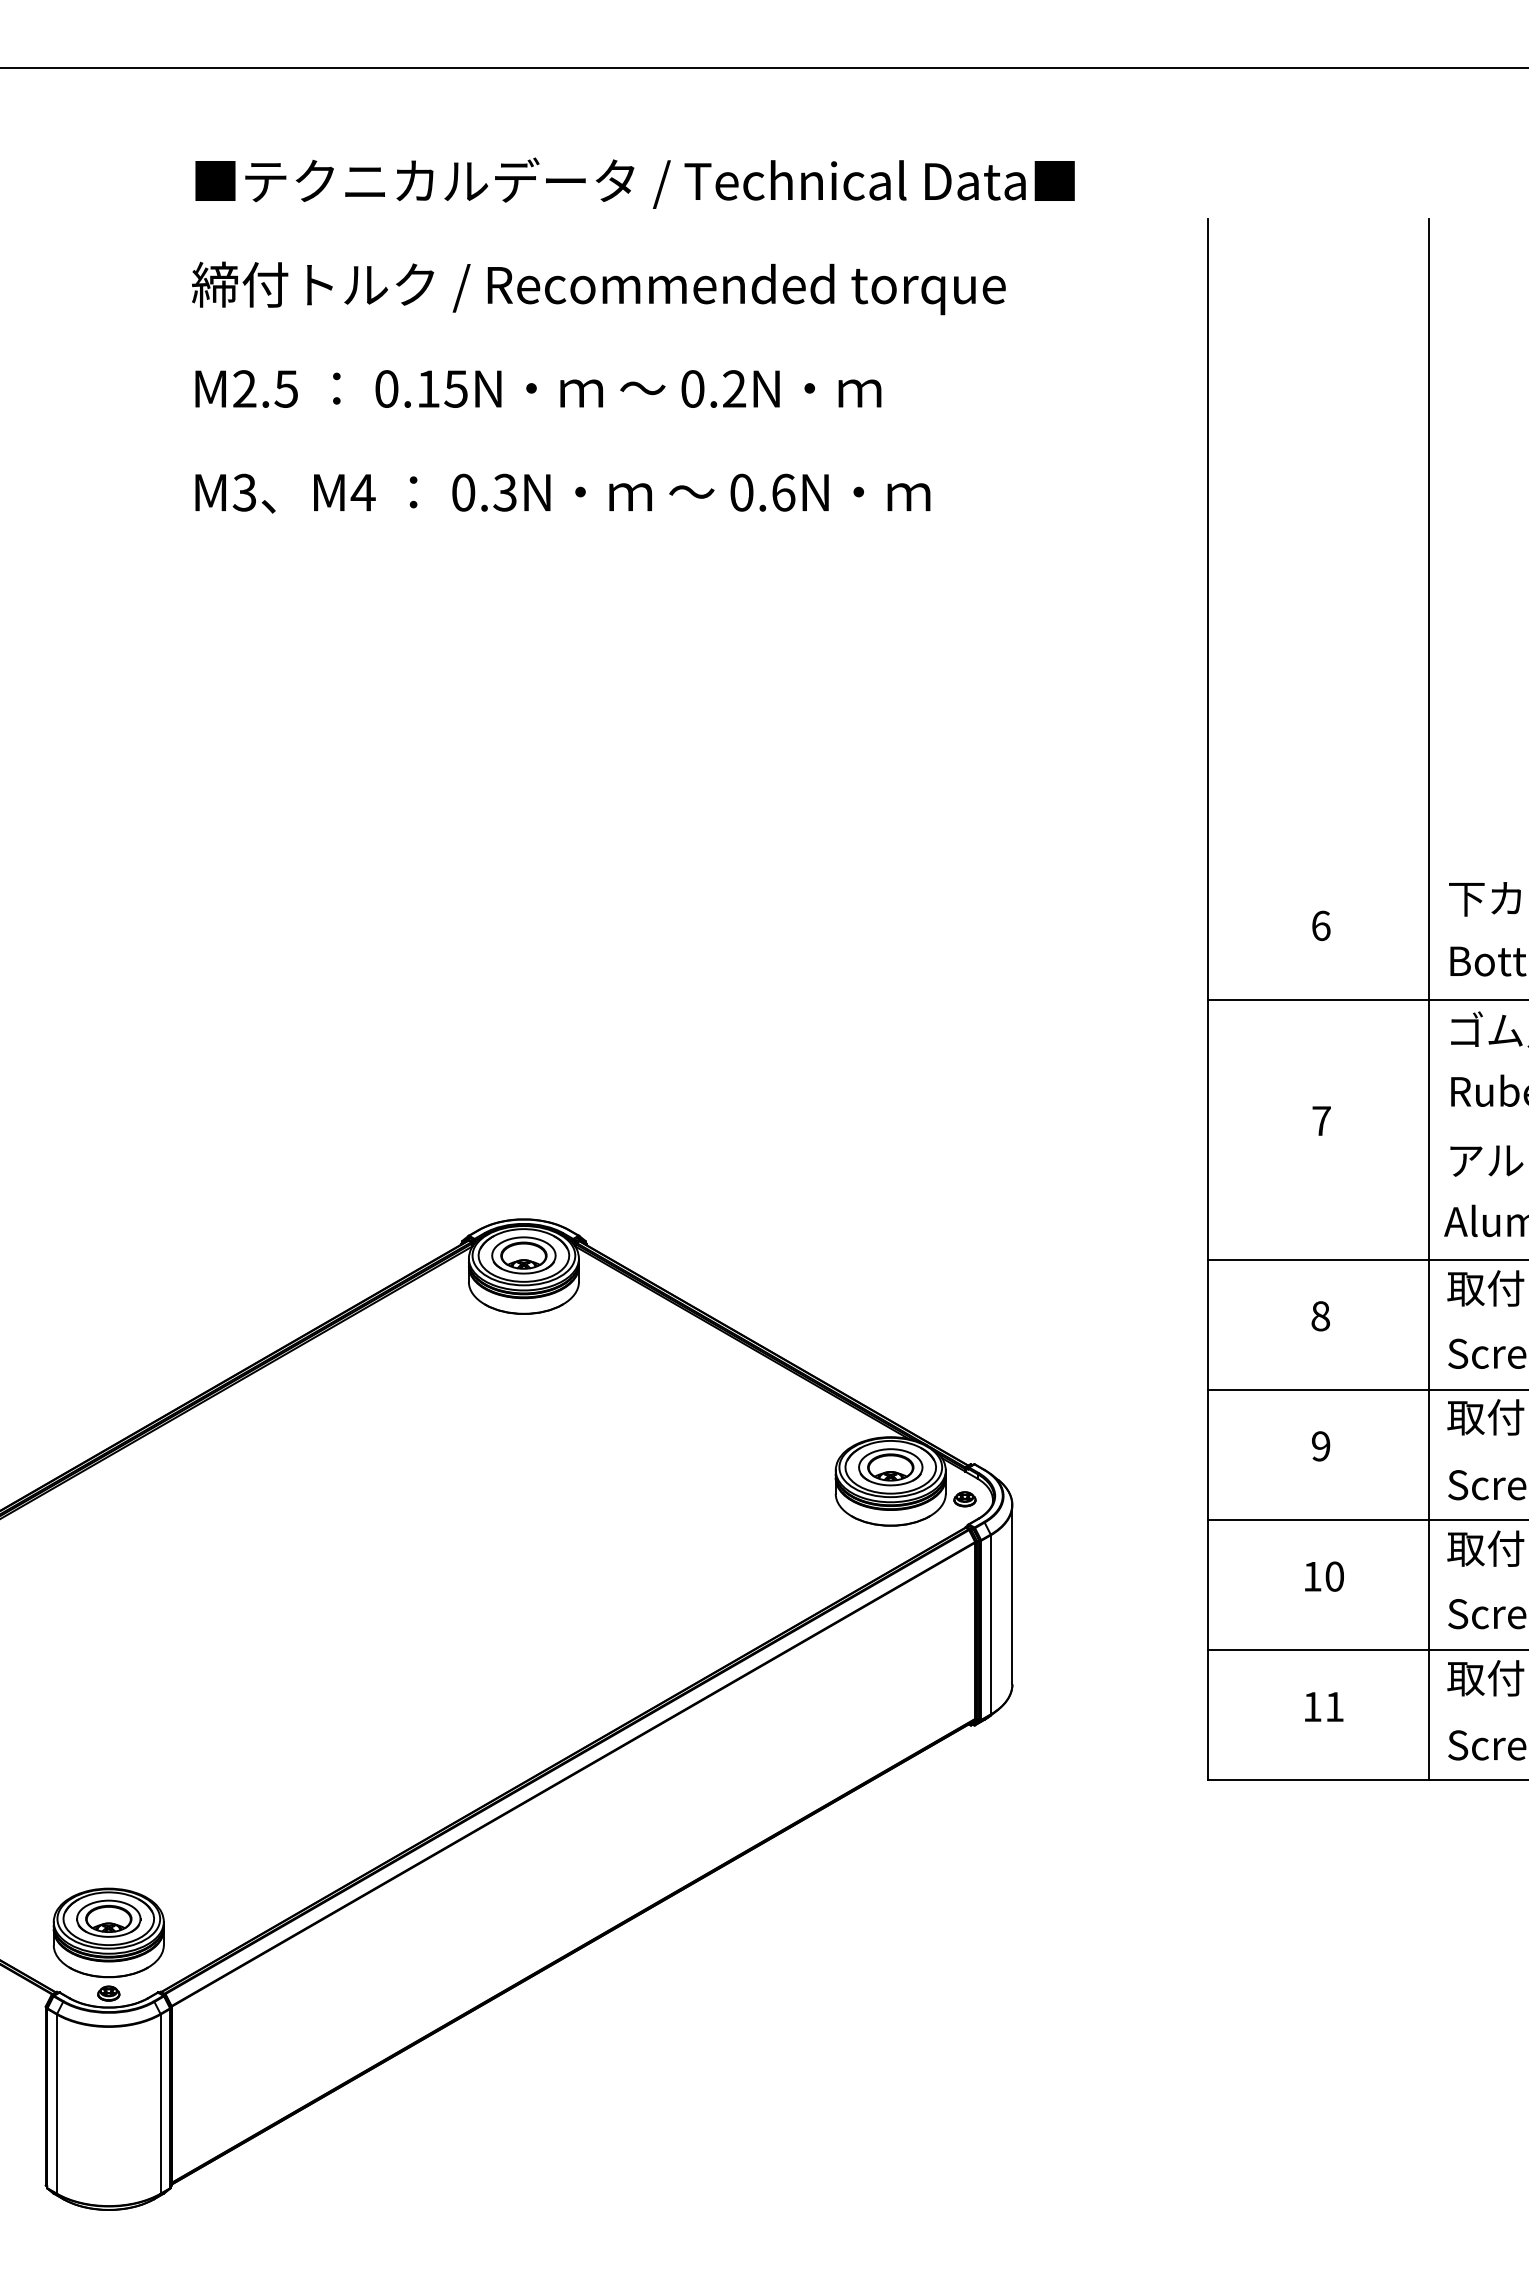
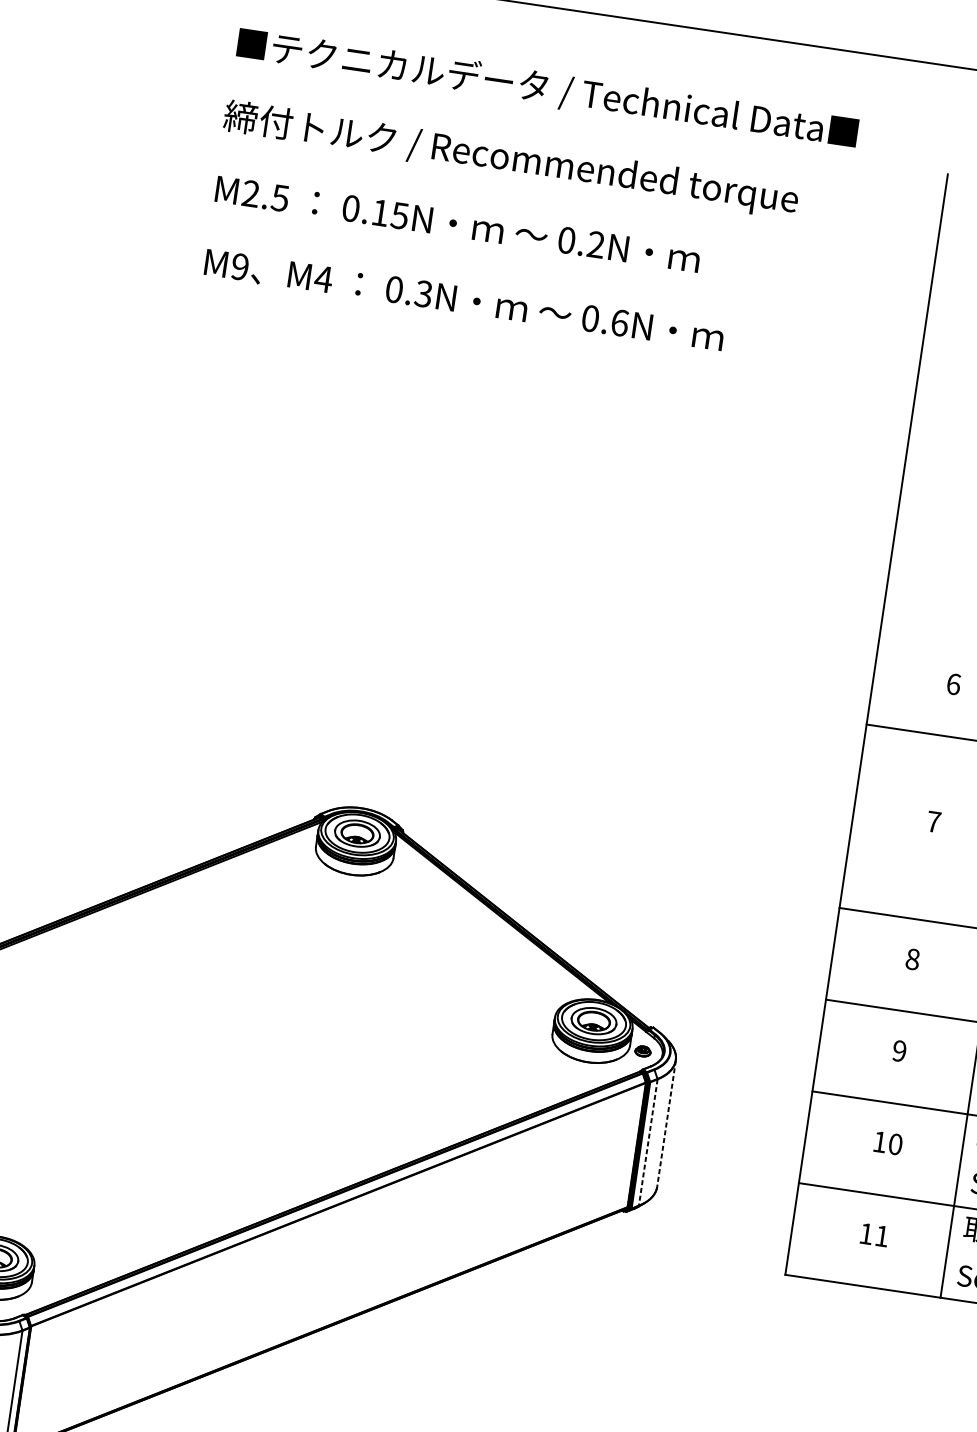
text: (244, 492) -> (240, 266), M3 -> M9
line: (1012, 1594) -> (666, 1123), solid -> dashed
line: (990, 1624) -> (648, 1142), solid -> dashed

